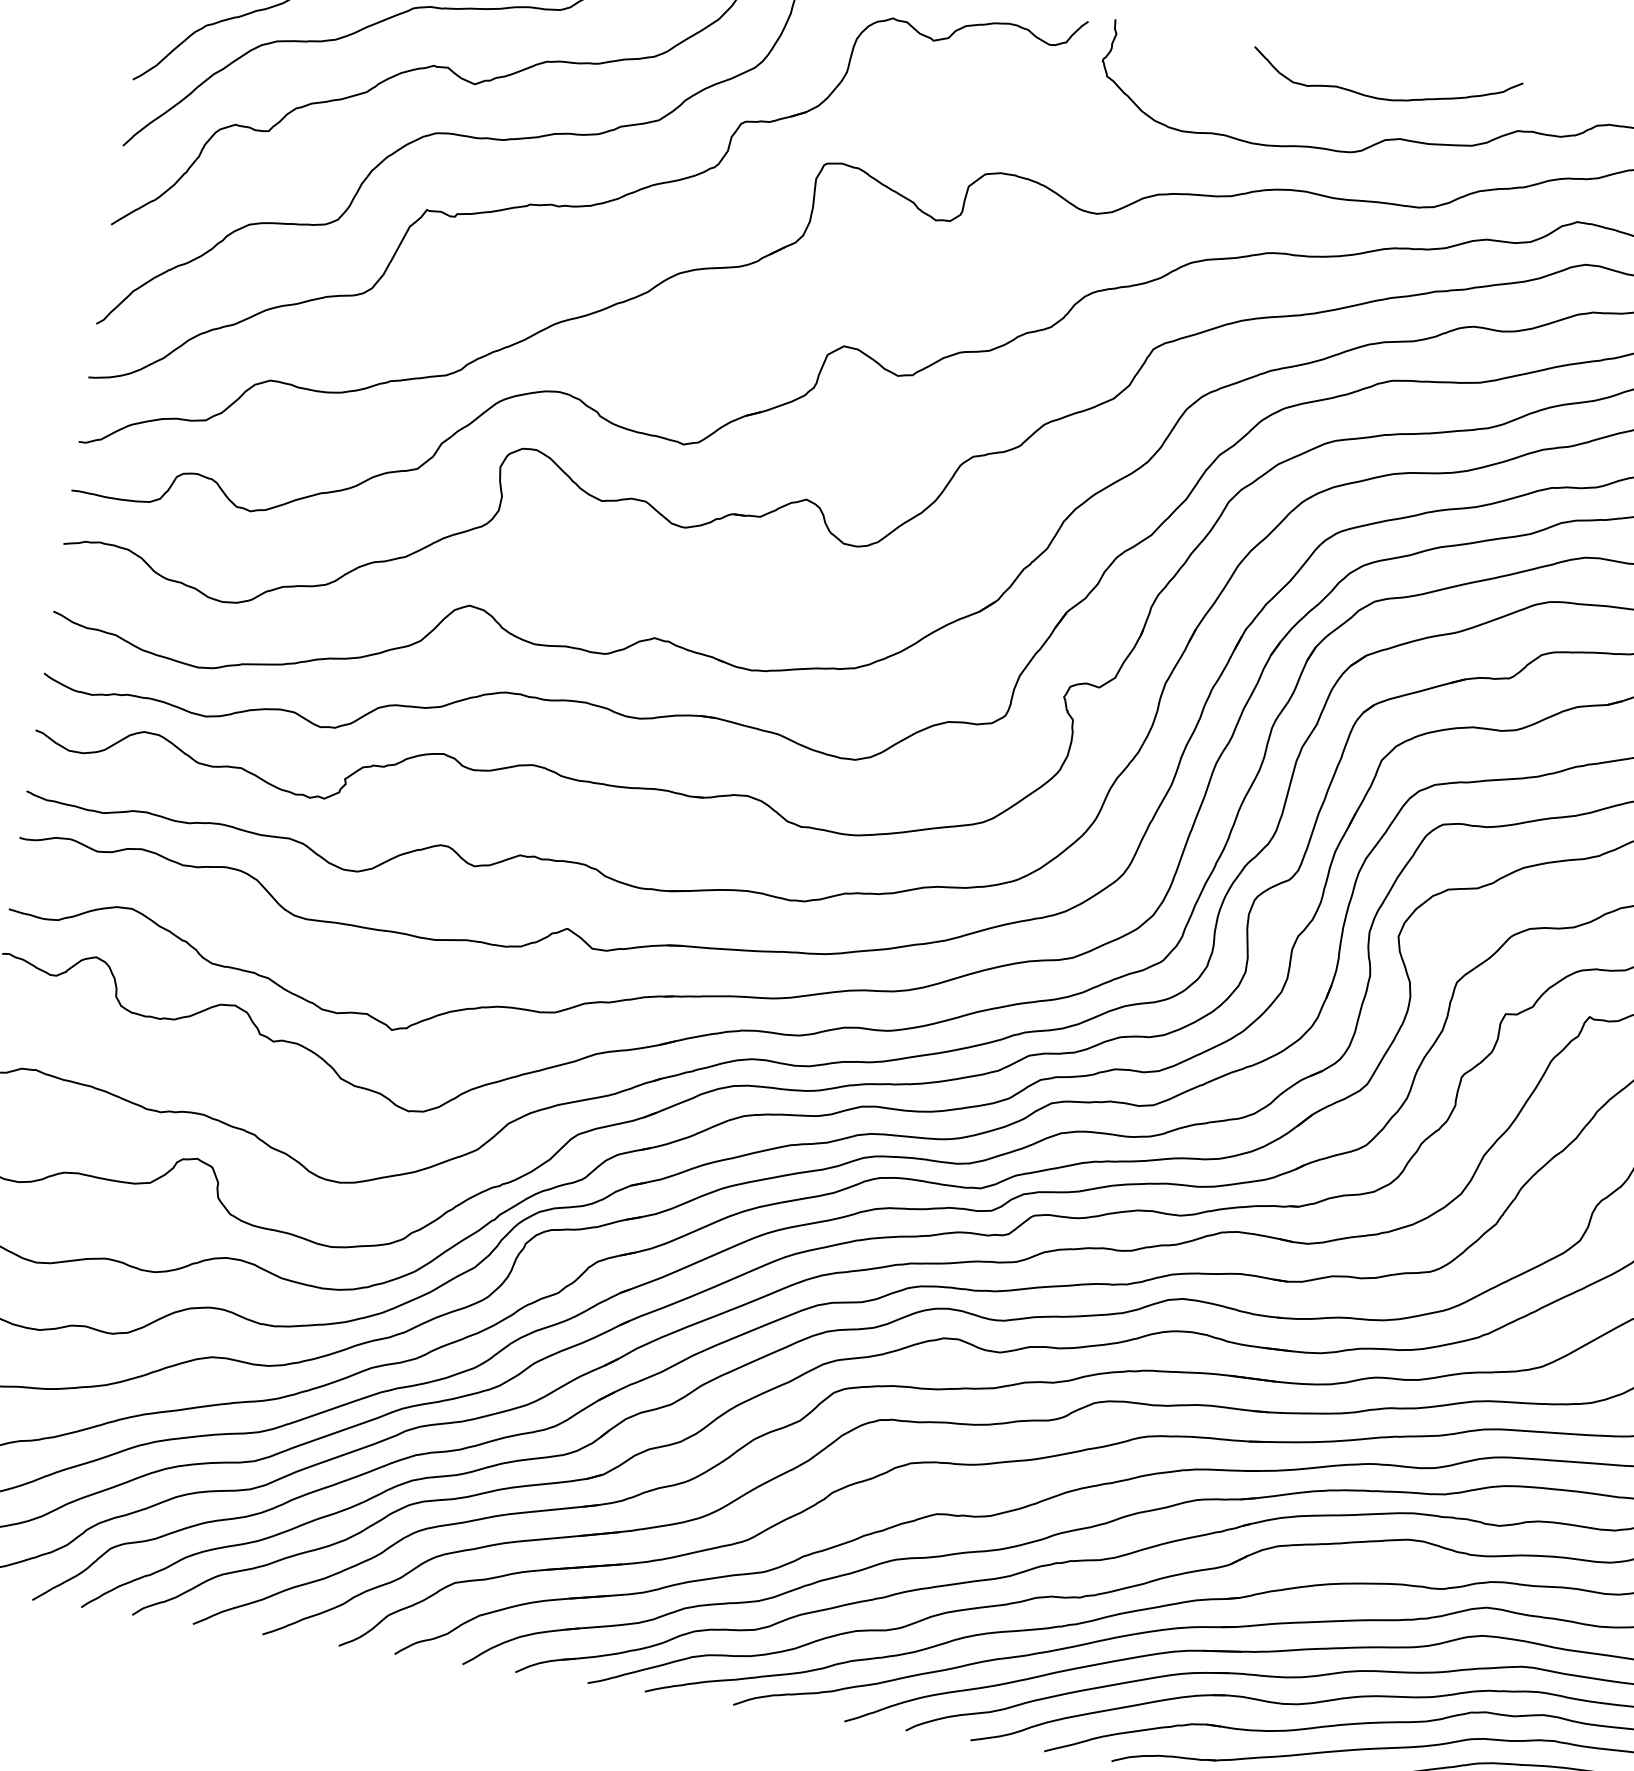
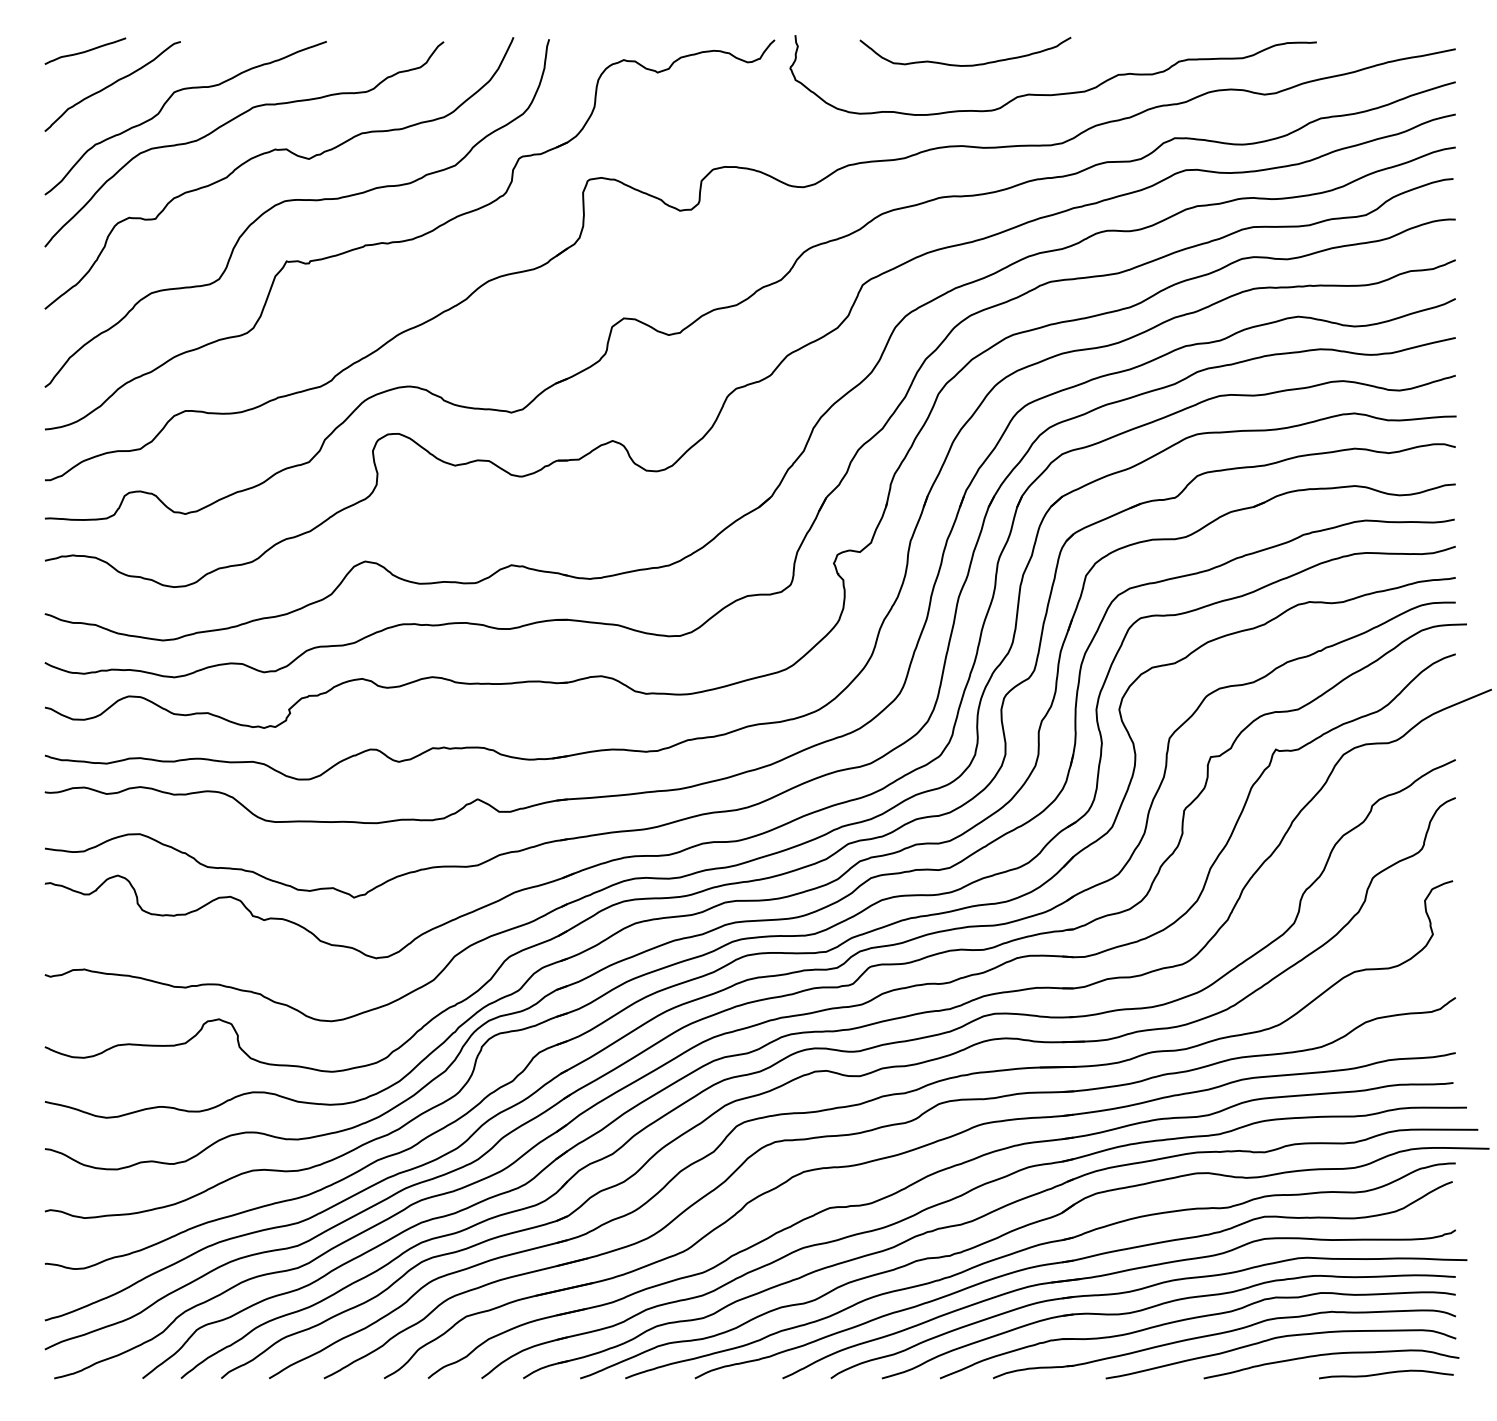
curve: (1386, 97) -> (967, 64), moved

